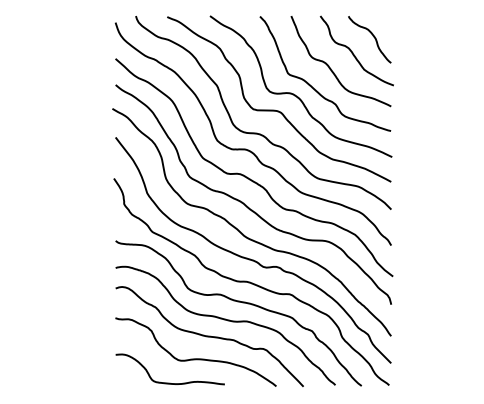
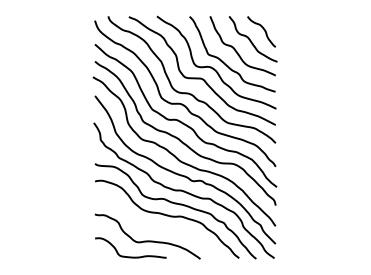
curve: (209, 336) -> (156, 226), removed

